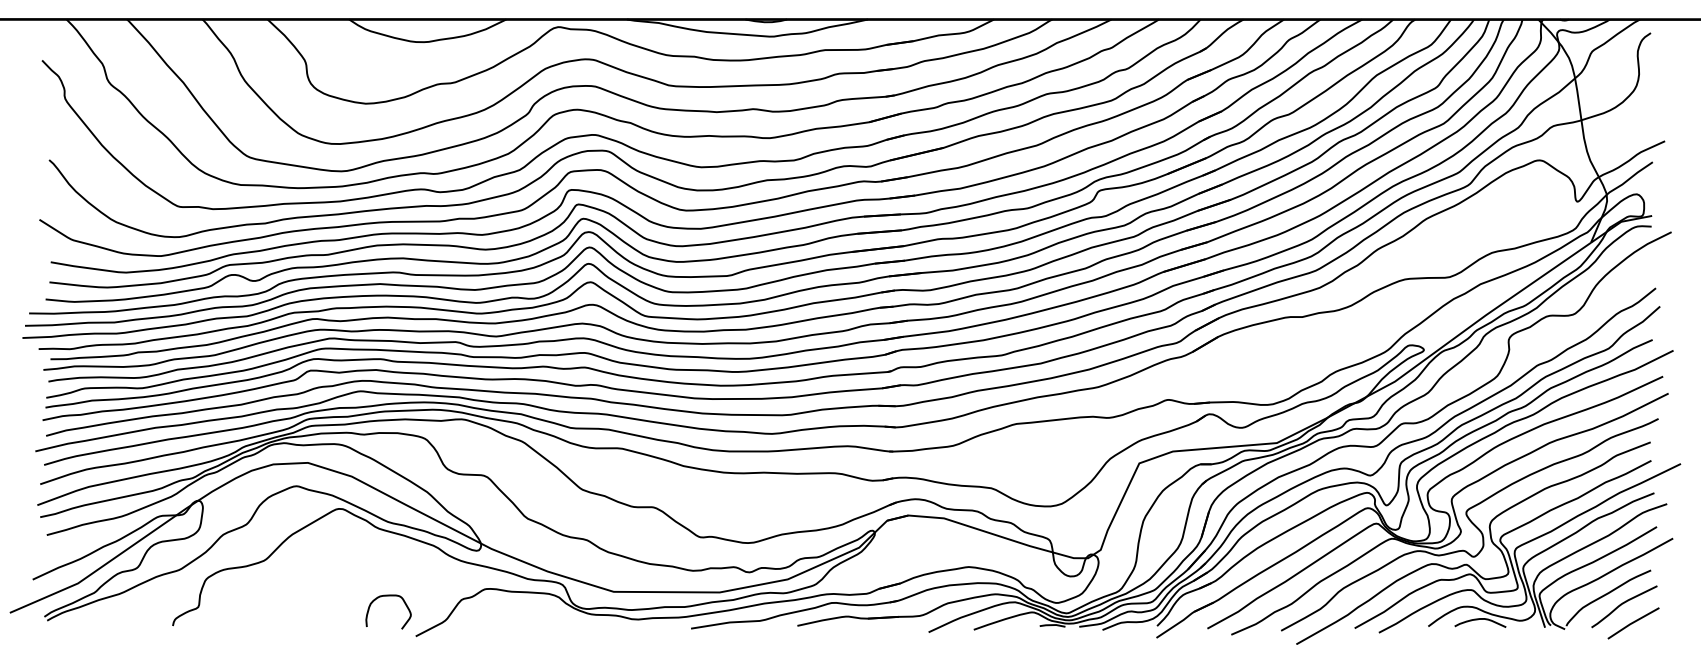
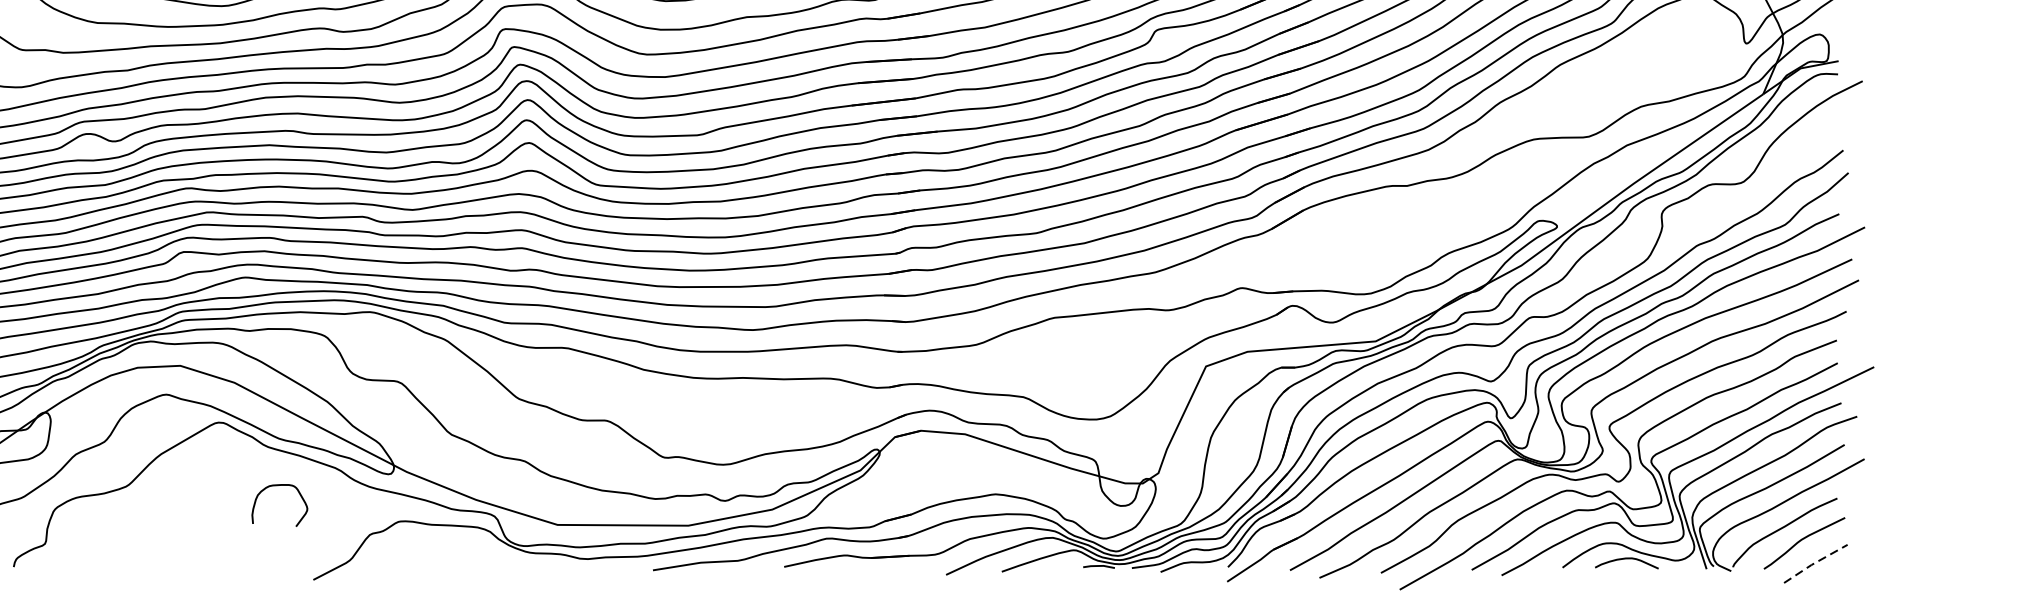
curve: (388, 596) -> (279, 486), moved
line: (1632, 622) -> (1814, 562), solid -> dashed

